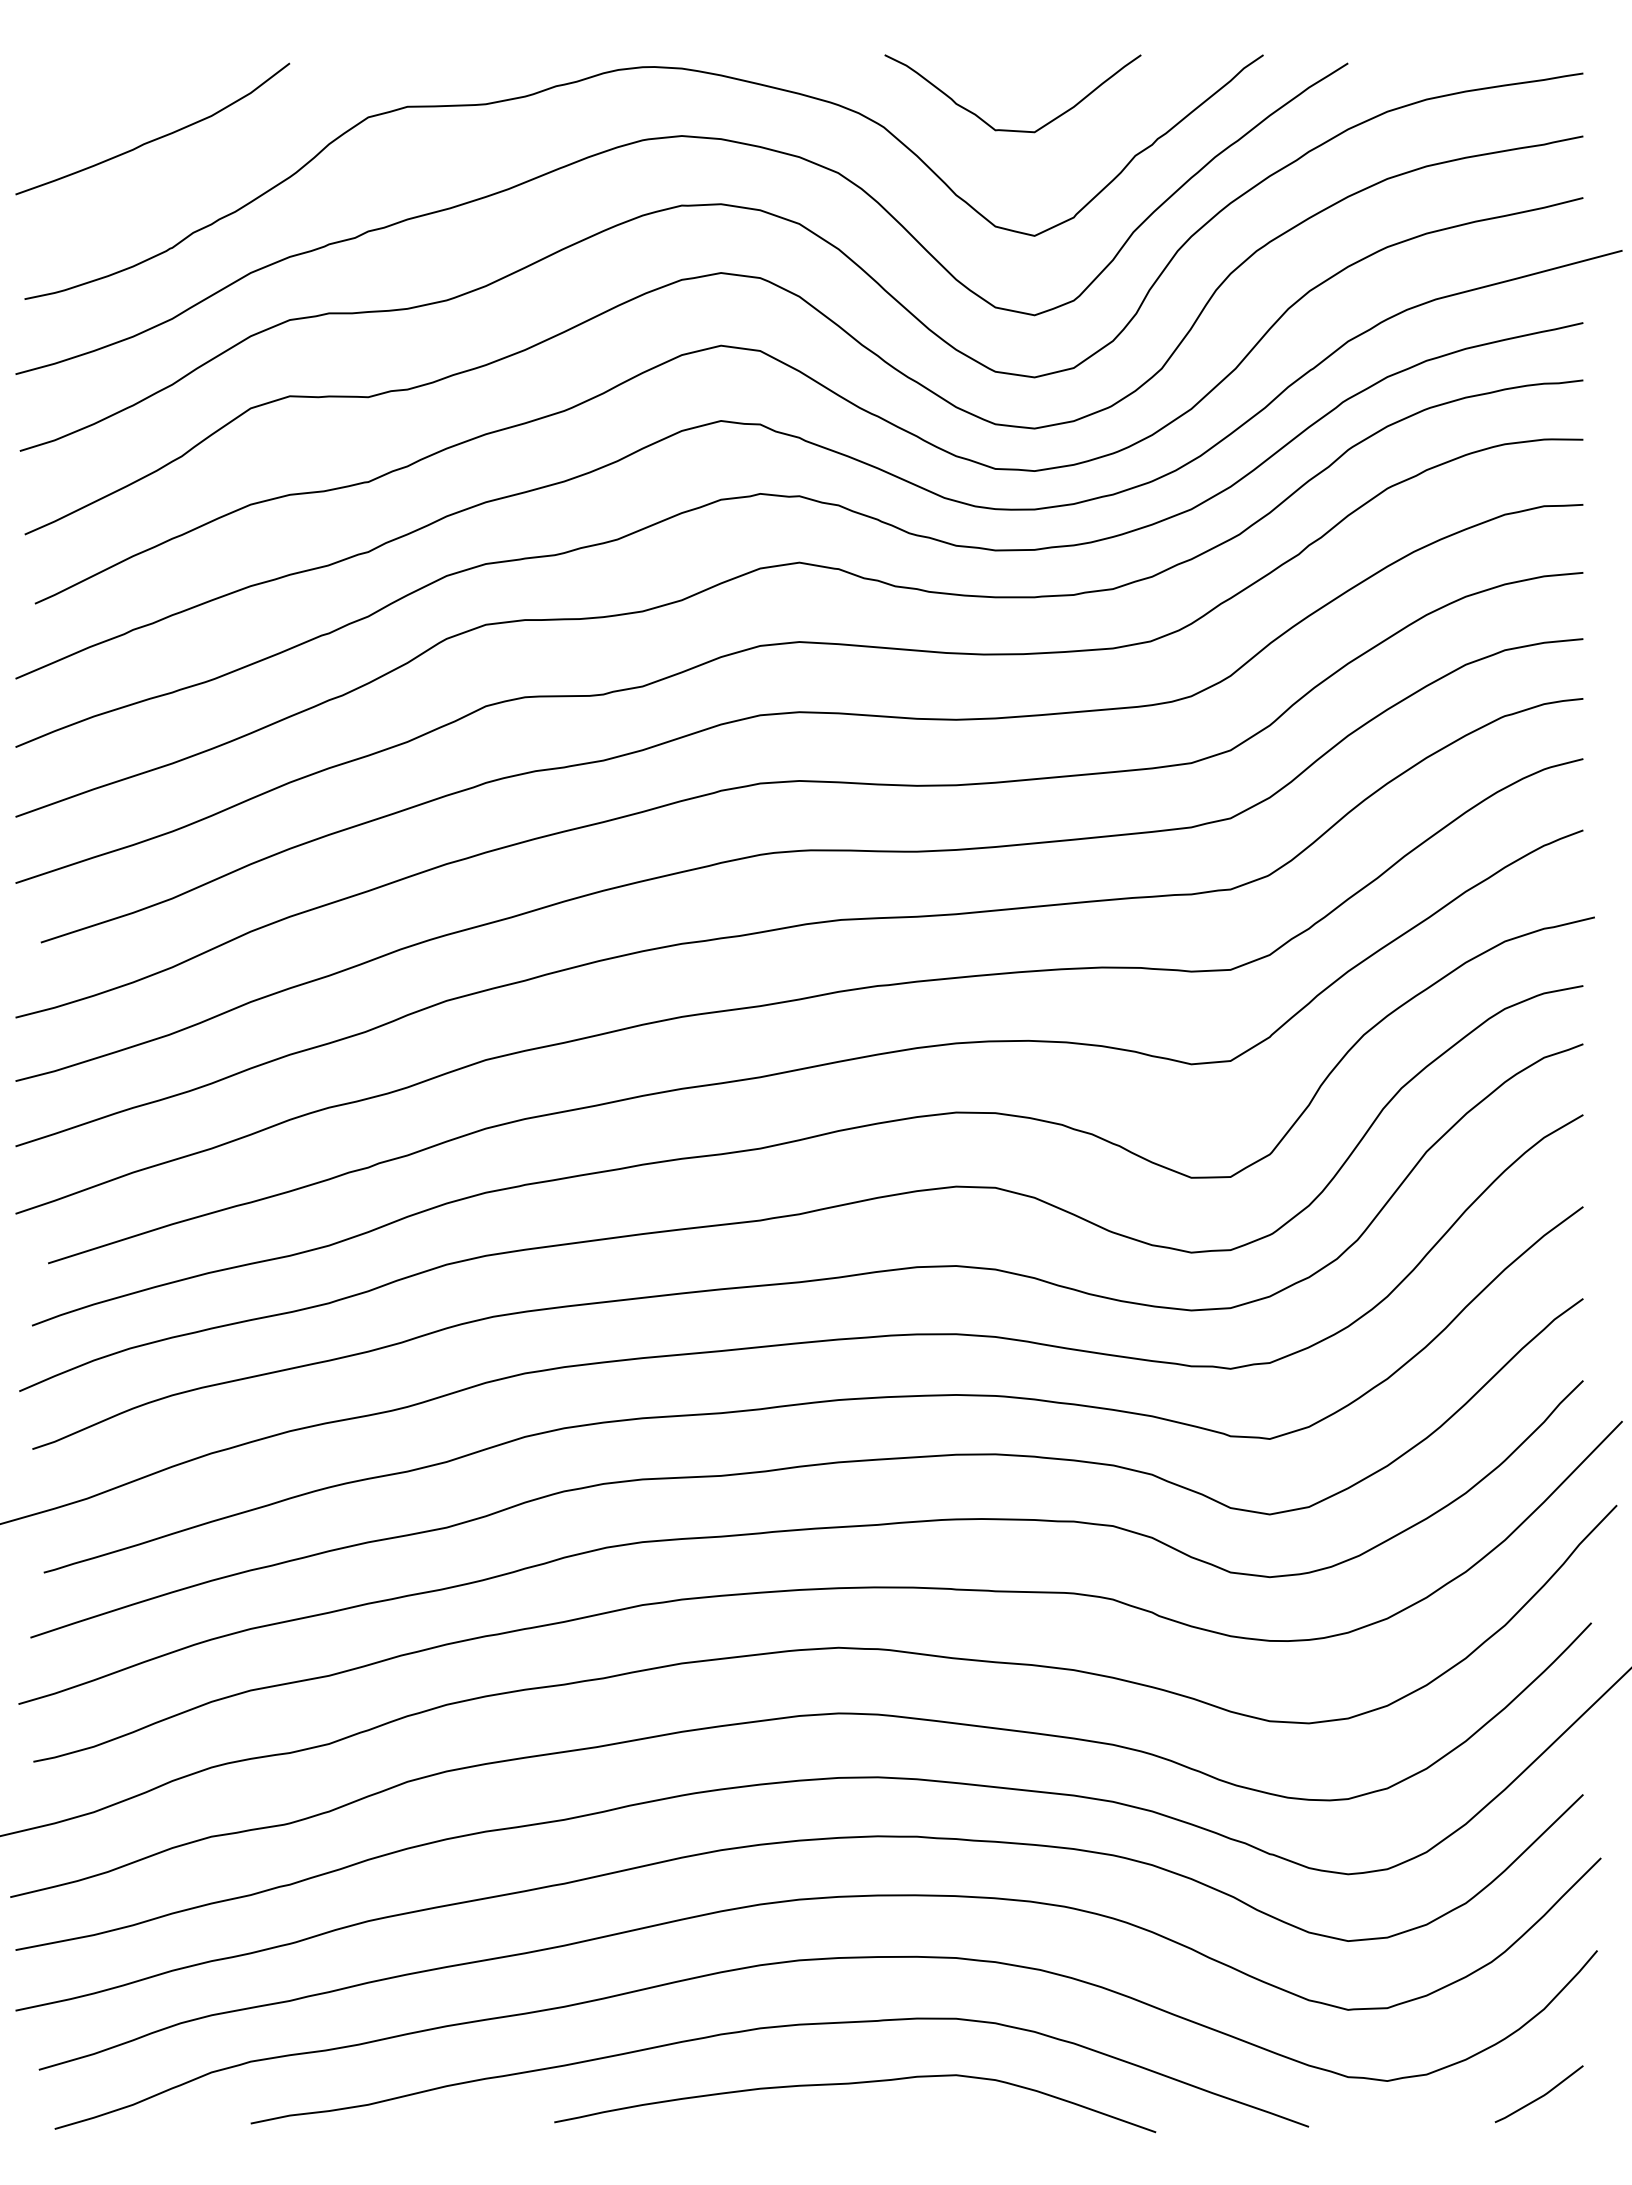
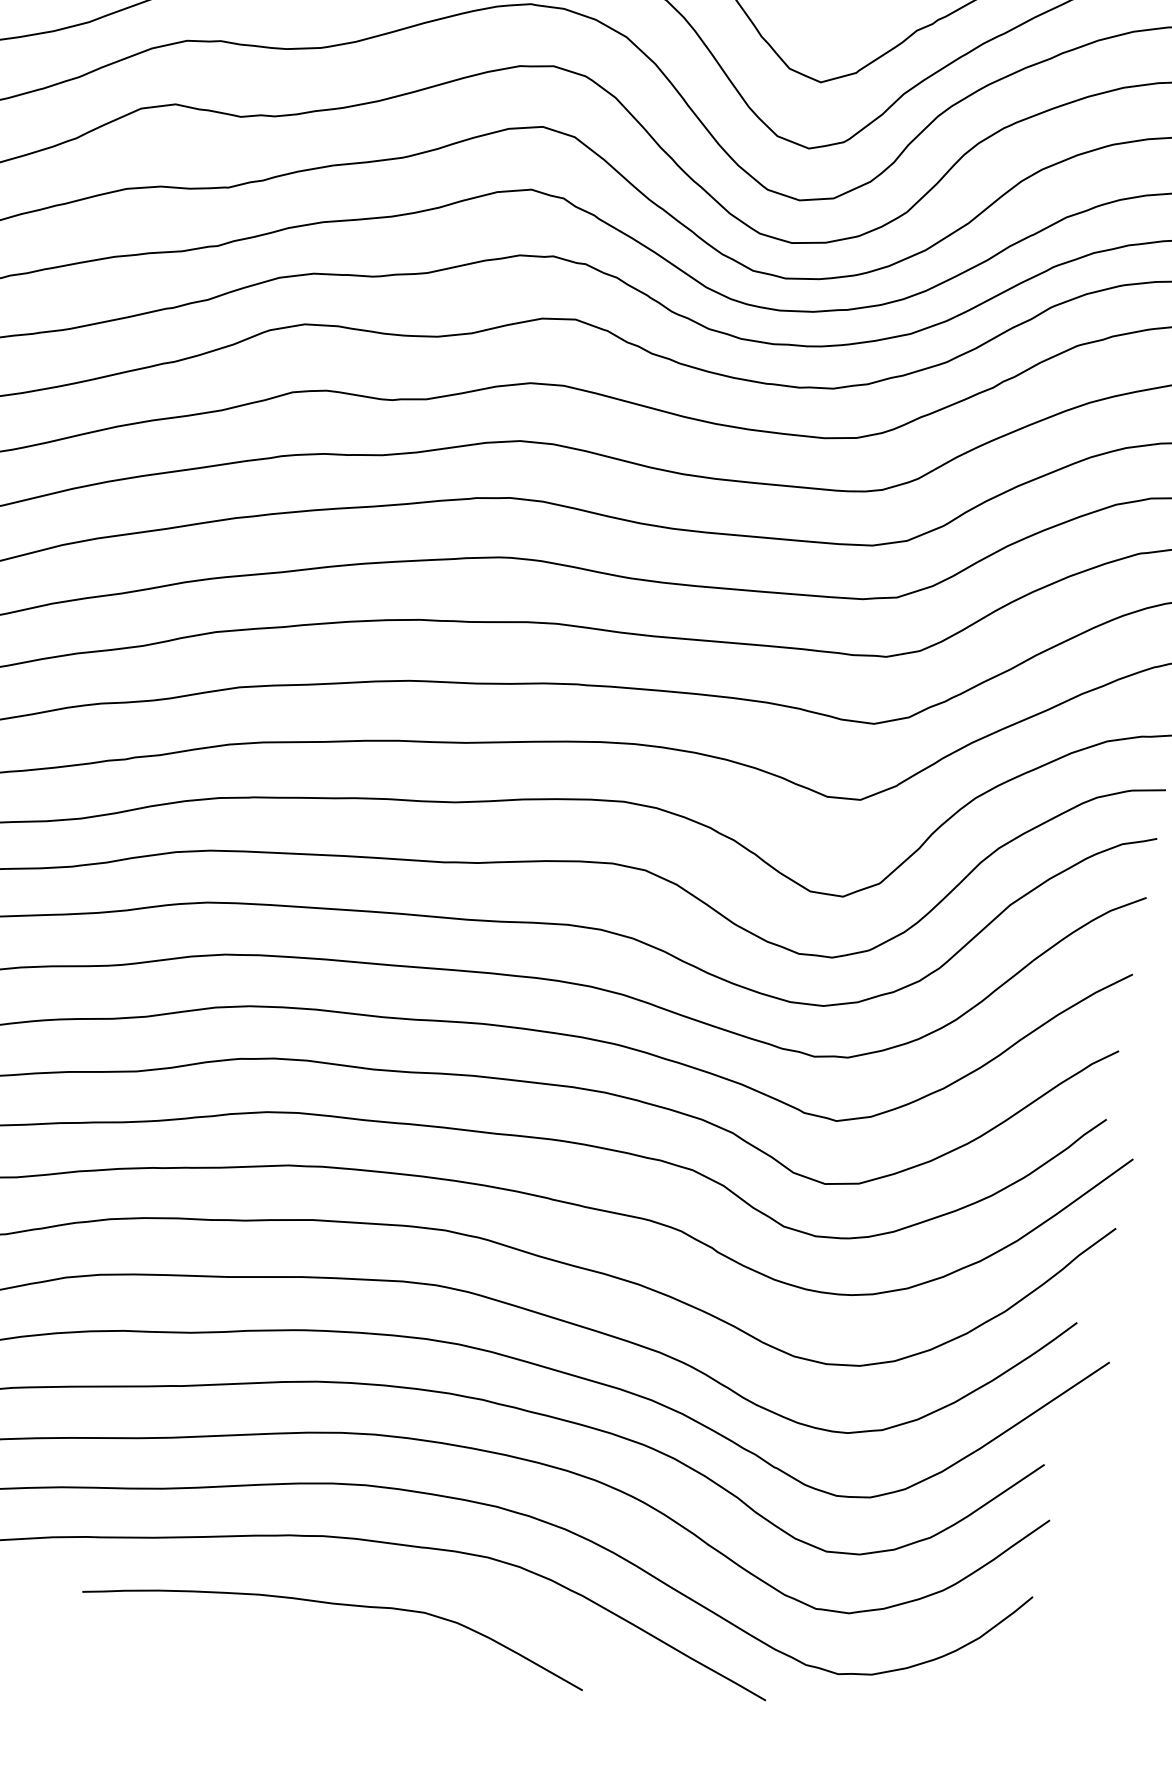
curve: (853, 2084) -> (337, 1605), moved
line: (1540, 2096) -> (963, 1710), removed

